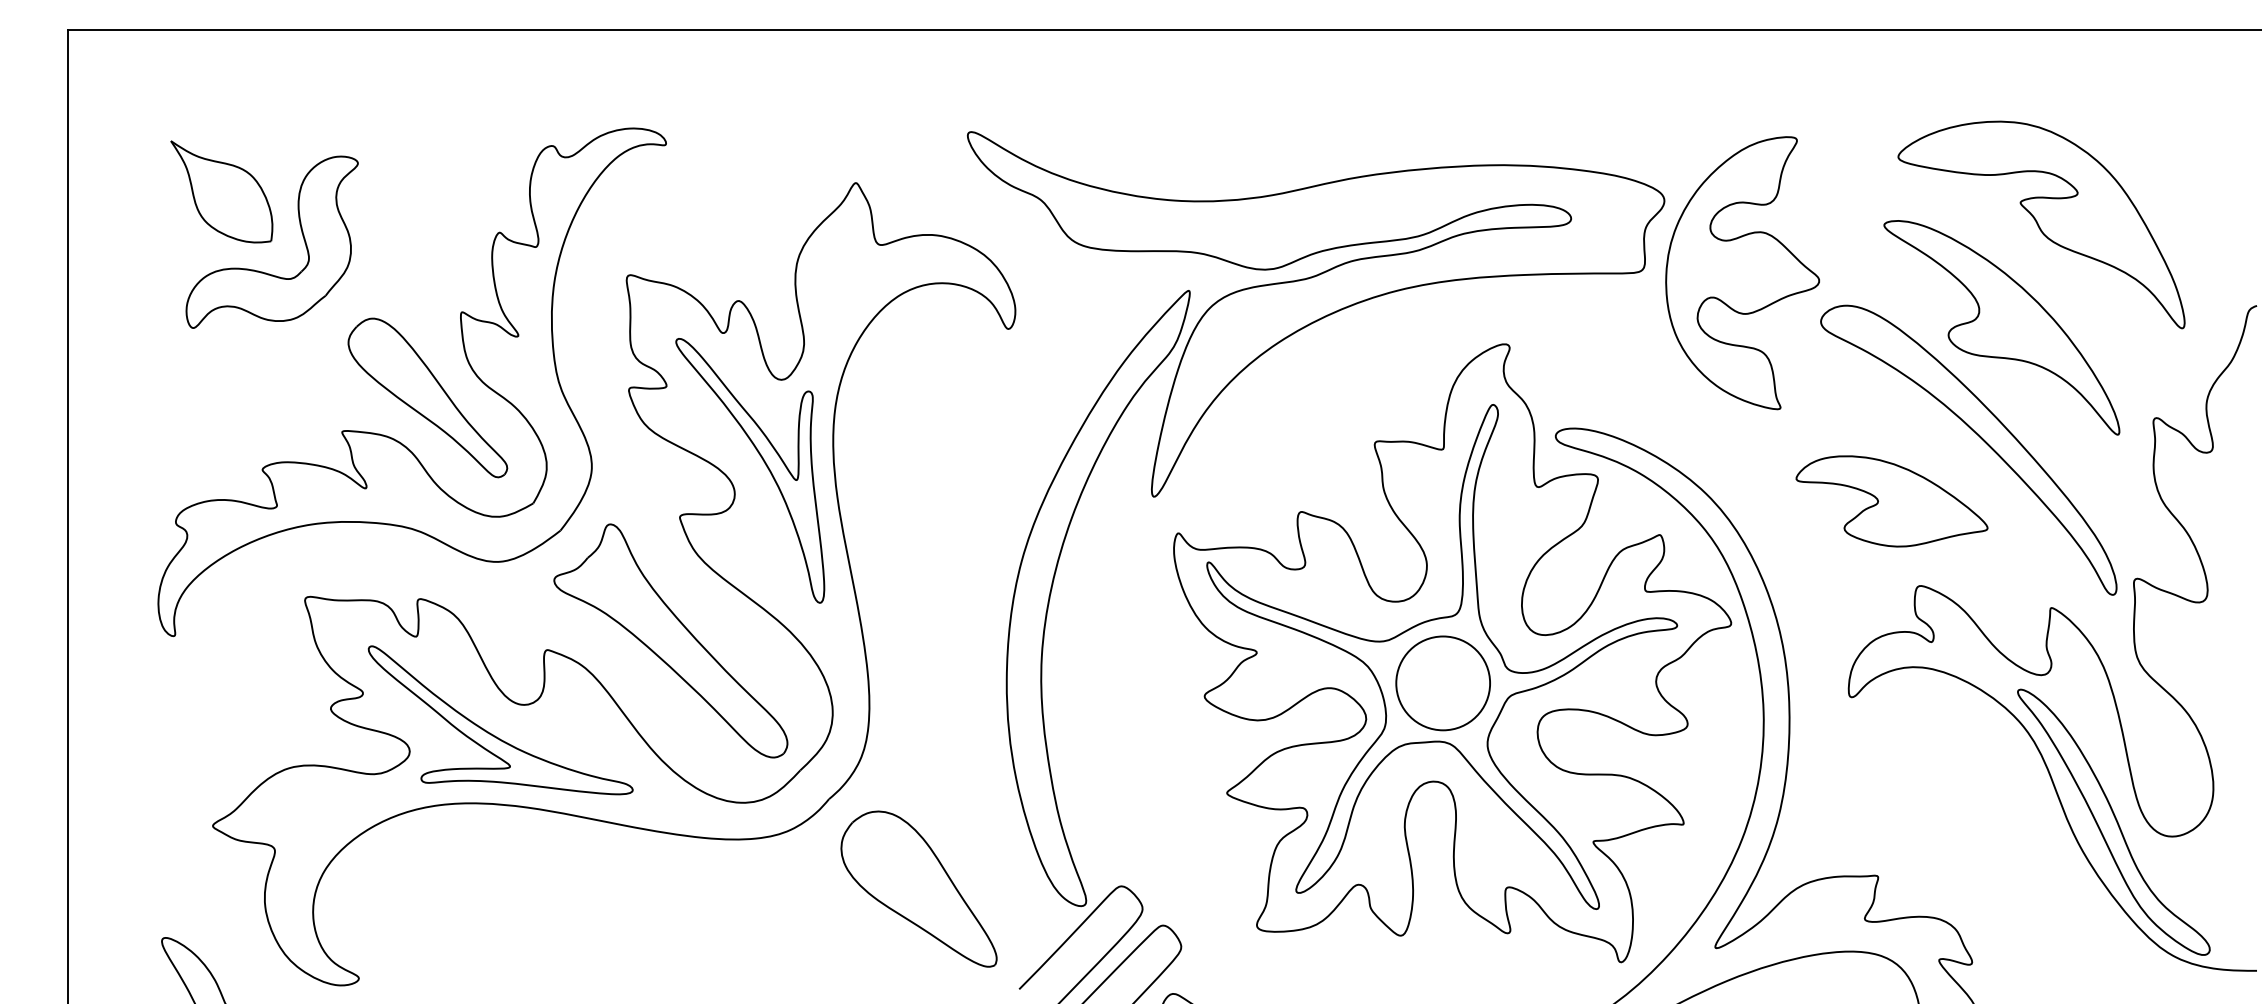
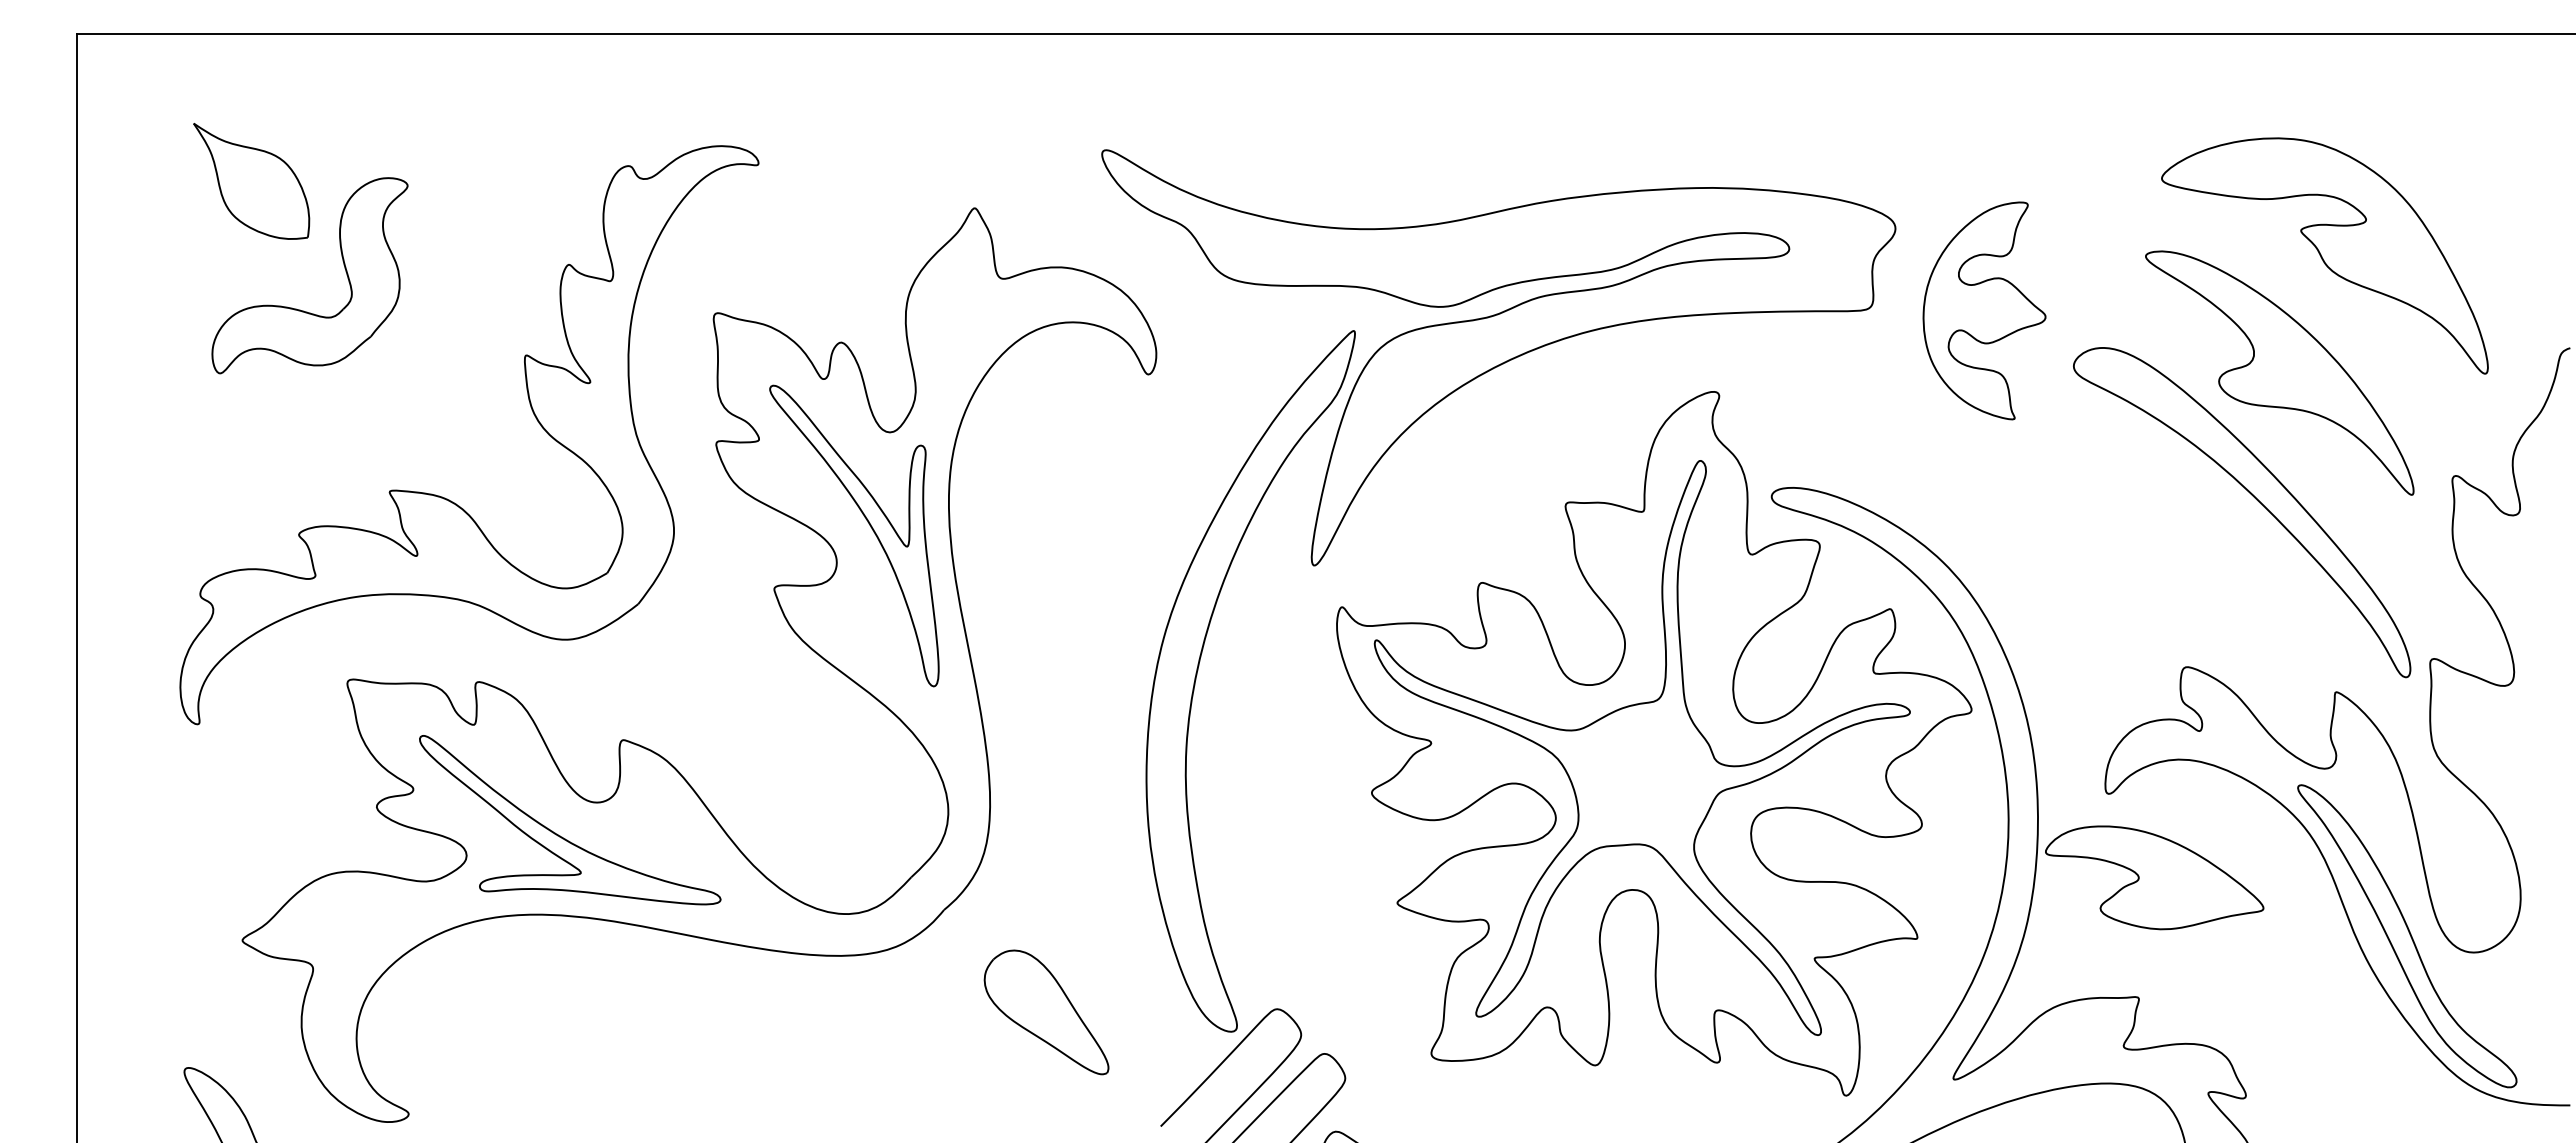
part: (221, 192) -> (251, 181), moved
part: (1742, 272) -> (1984, 310), size x0.7
part: (428, 397) -> (487, 452), removed
part: (1891, 501) -> (2154, 877), moved
part: (670, 640) -> (763, 729), removed
part: (1443, 682) -> (1643, 777), removed
part: (918, 889) -> (1046, 1012), size x0.7

